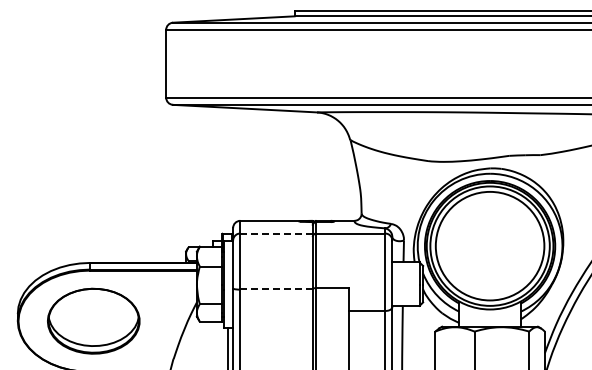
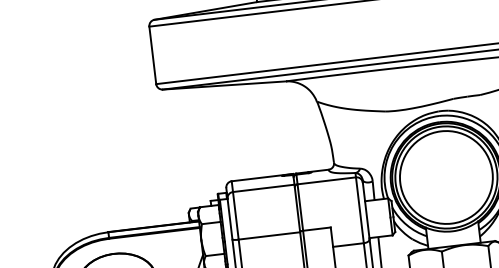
line: (277, 233) -> (264, 188), dashed -> solid
line: (277, 289) -> (270, 235), dashed -> solid

